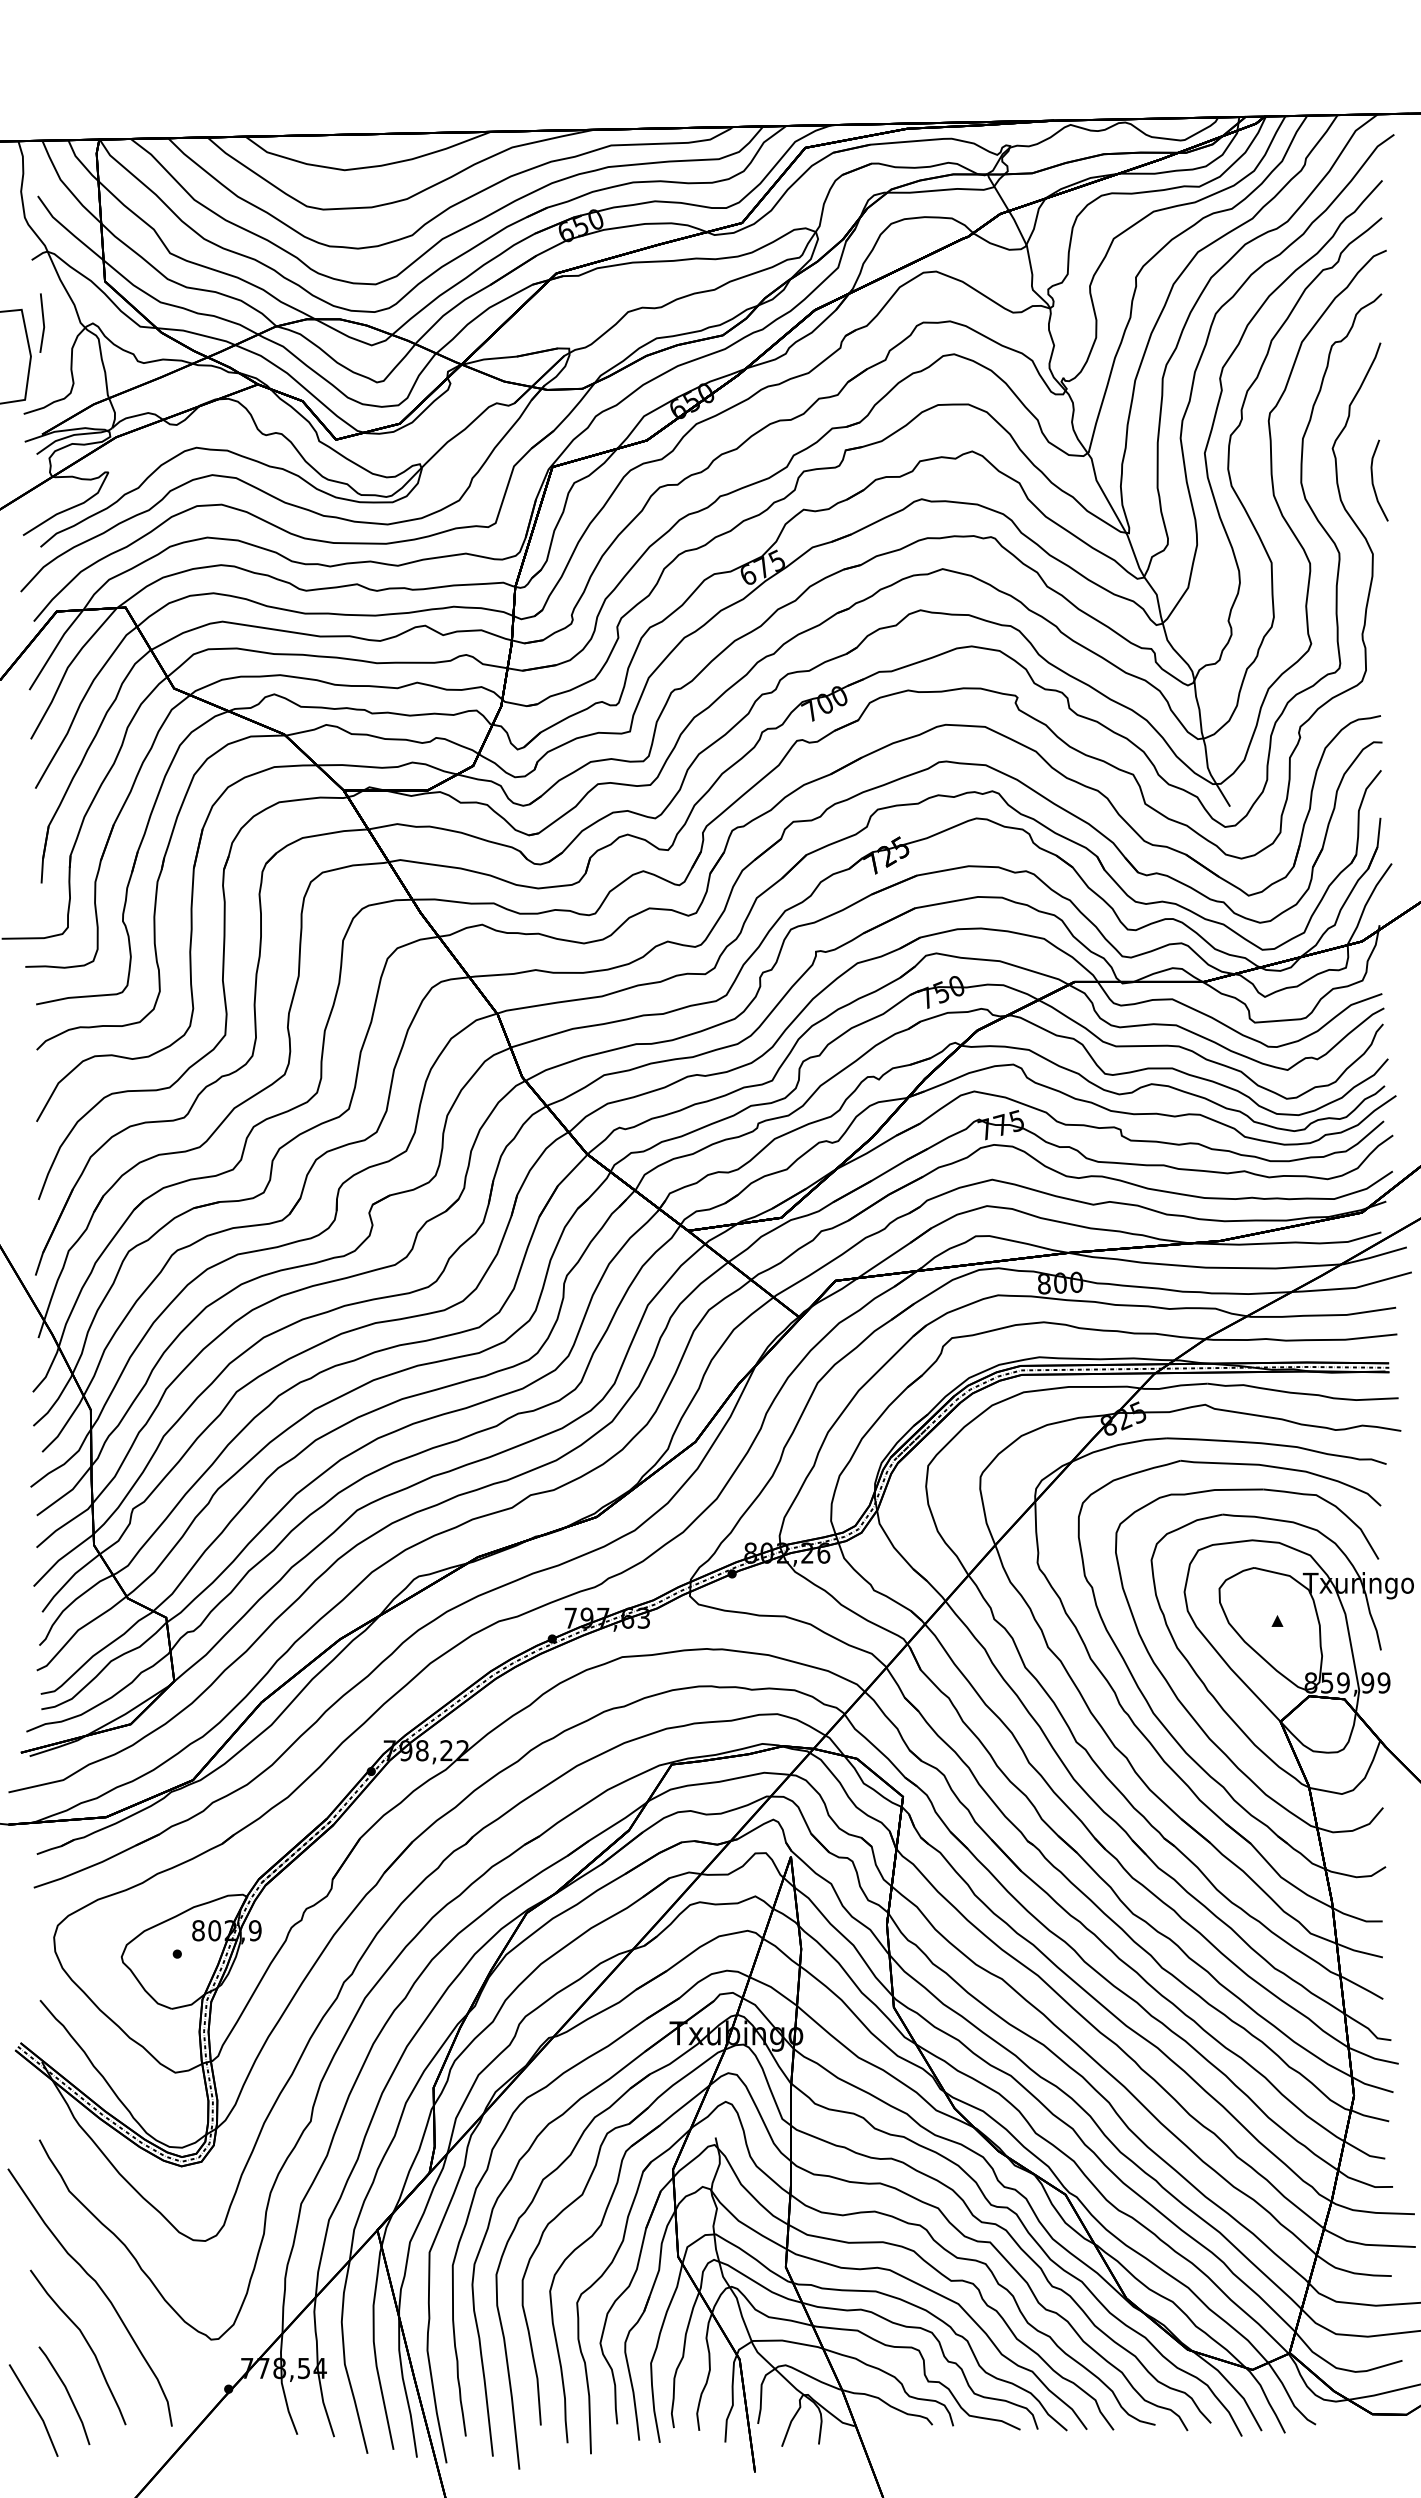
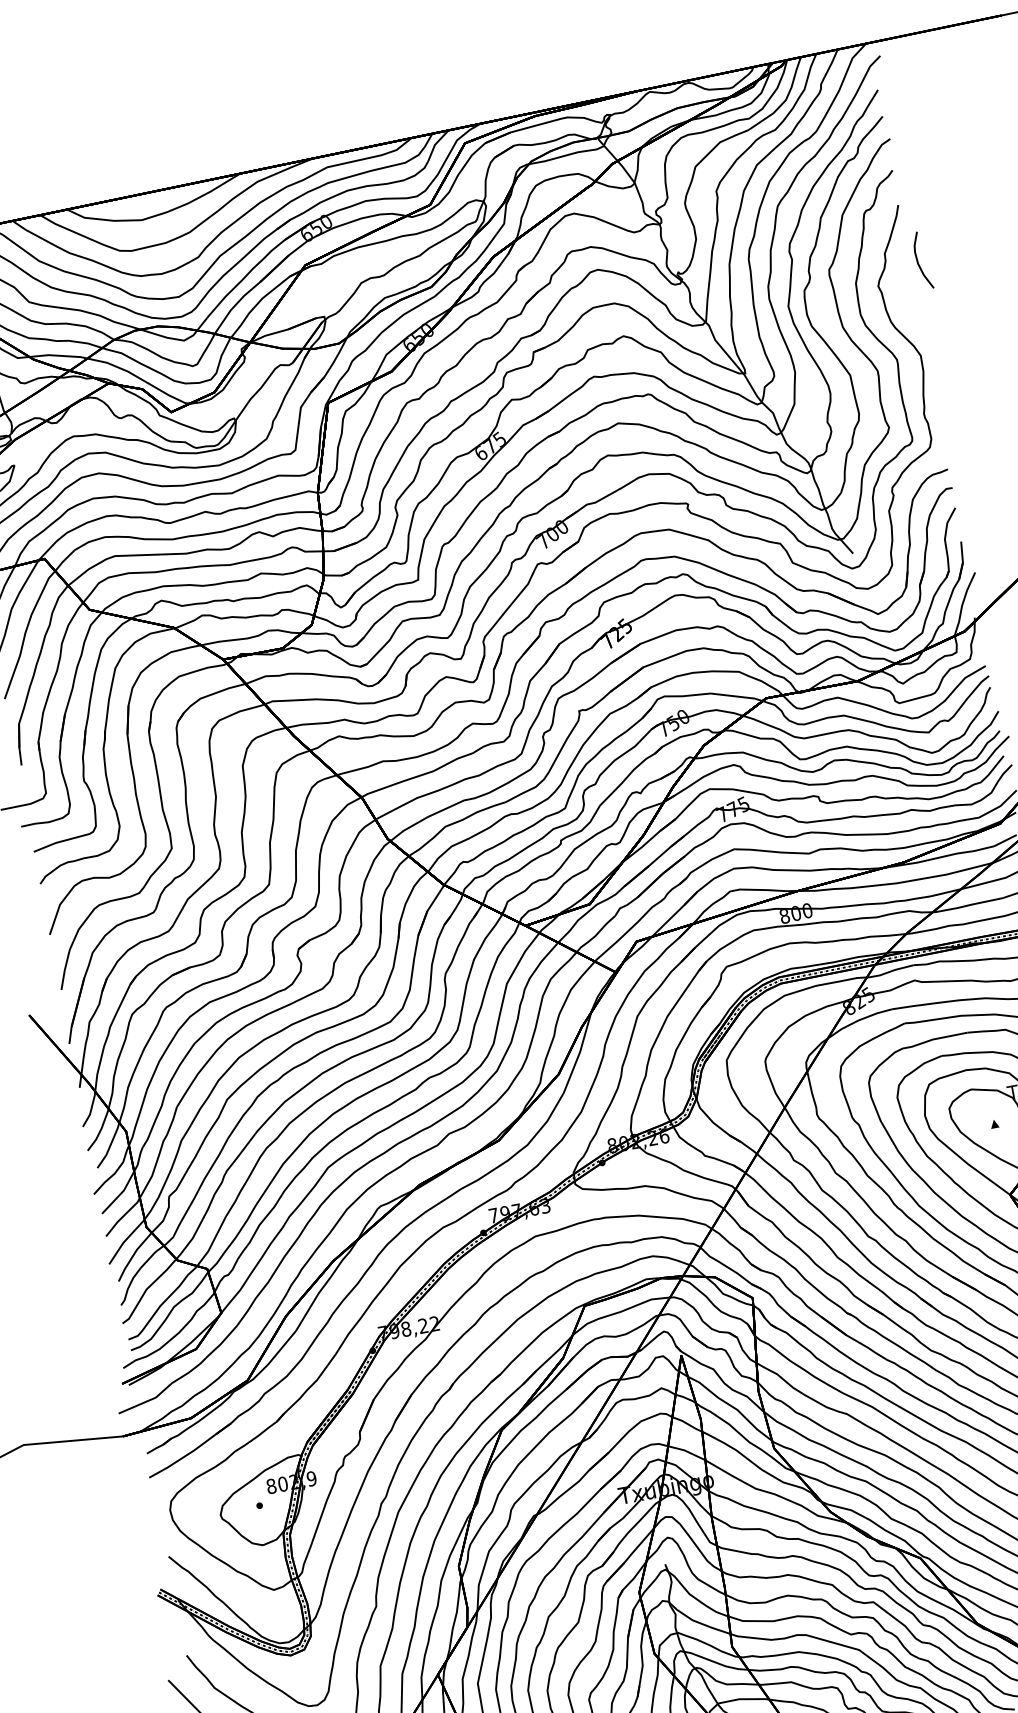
curve: (1373, 480) -> (918, 261), moved

